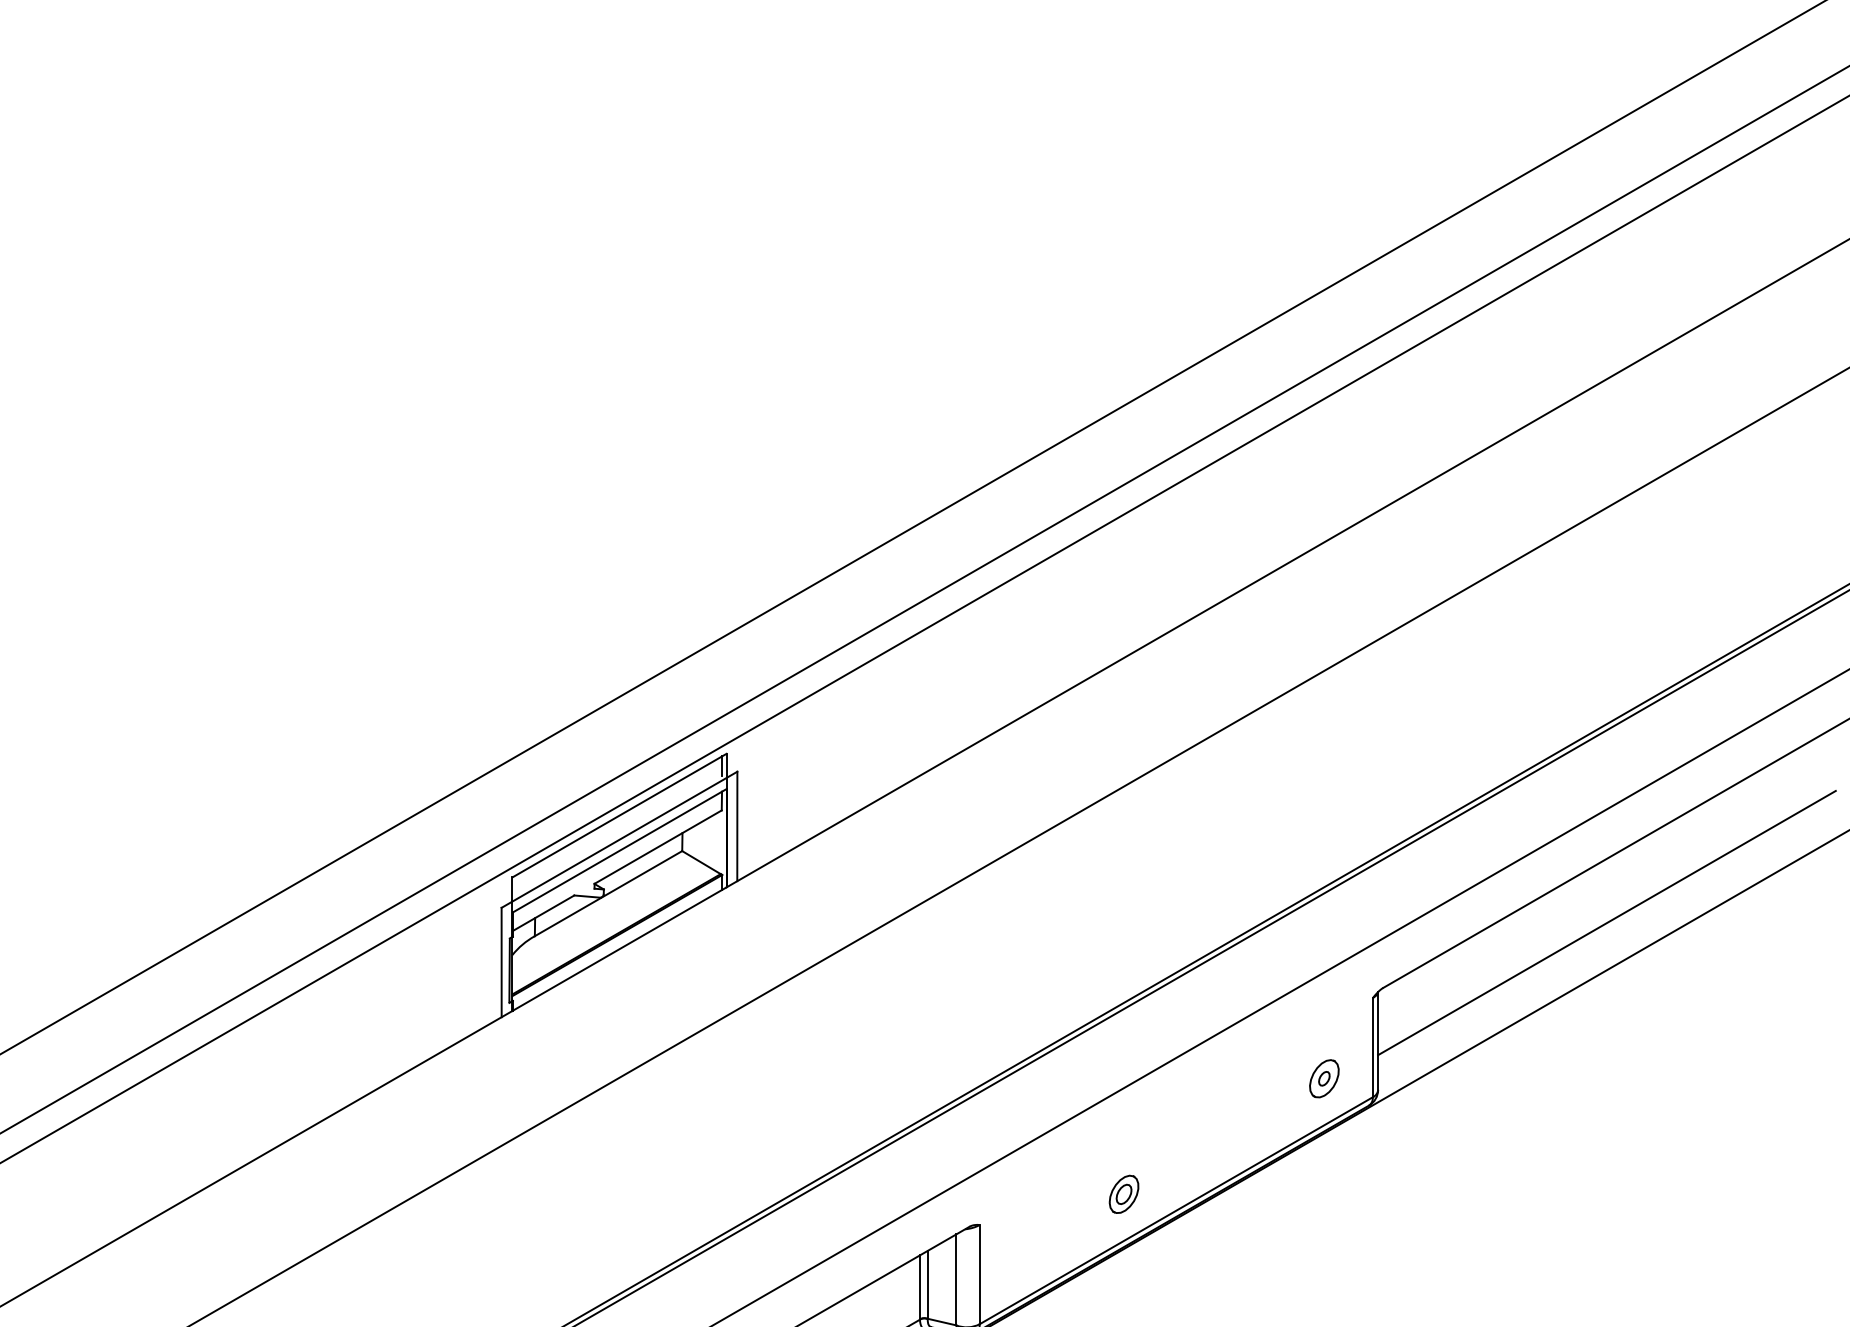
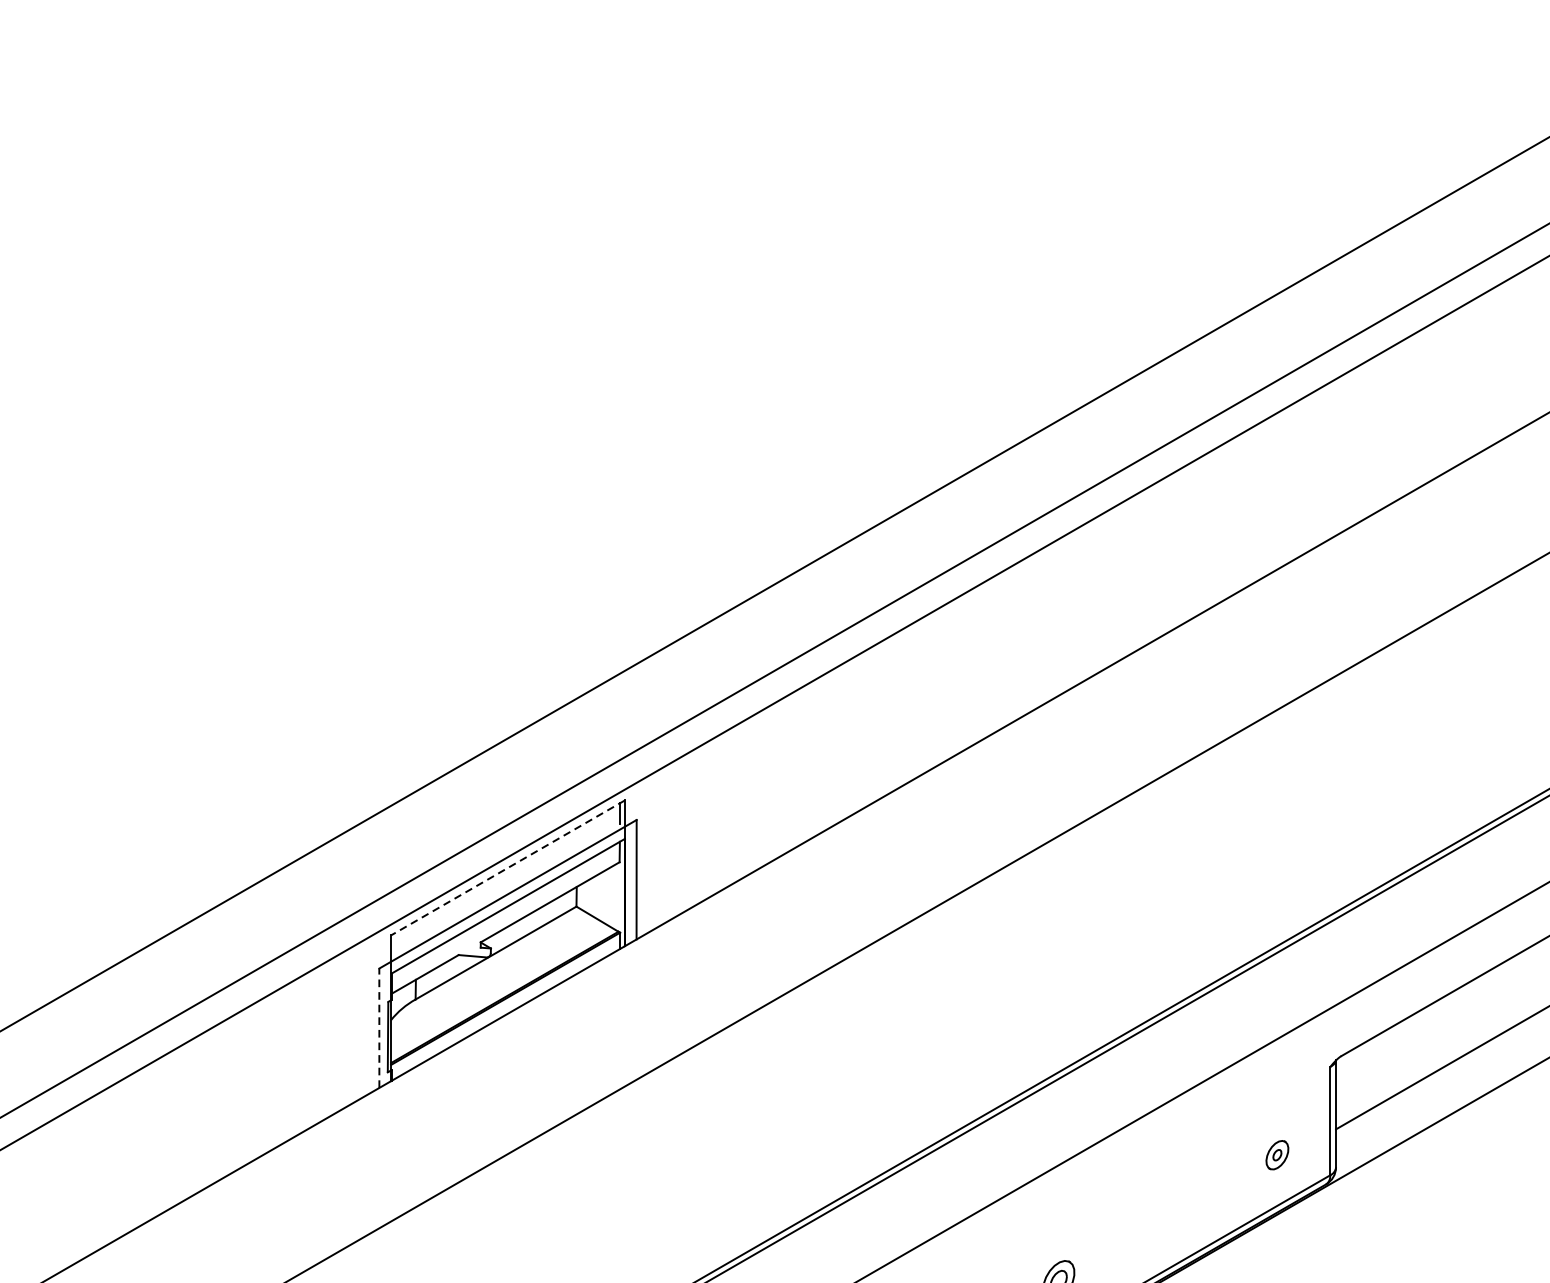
line: (619, 815) -> (507, 867), solid -> dashed
line: (501, 962) -> (379, 1028), solid -> dashed
part: (1324, 1078) -> (1277, 1154), size x0.7

